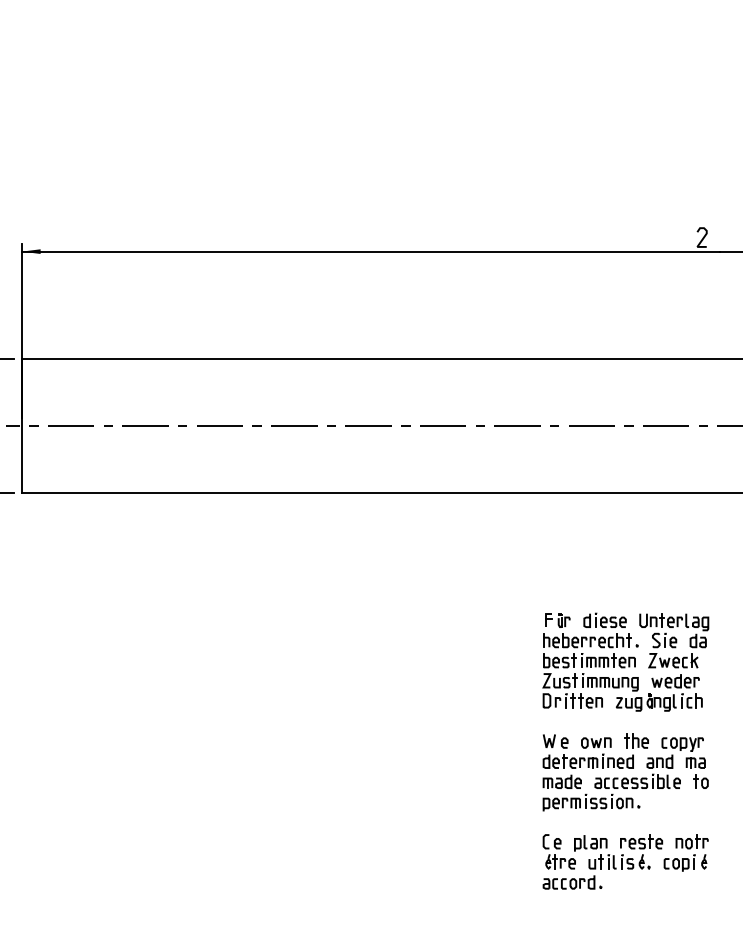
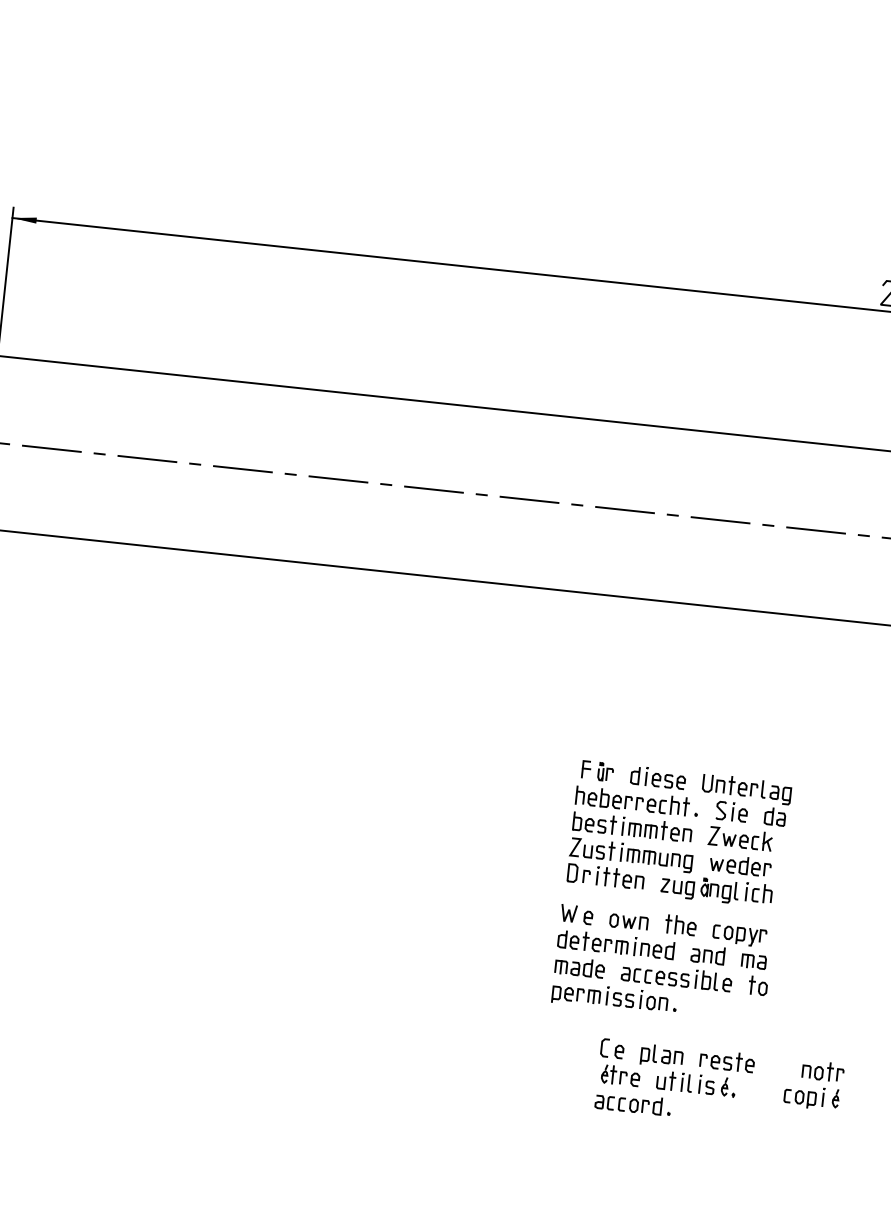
part: (625, 661) -> (678, 833), moved
part: (625, 772) -> (662, 964), moved
part: (685, 852) -> (813, 1084), moved

